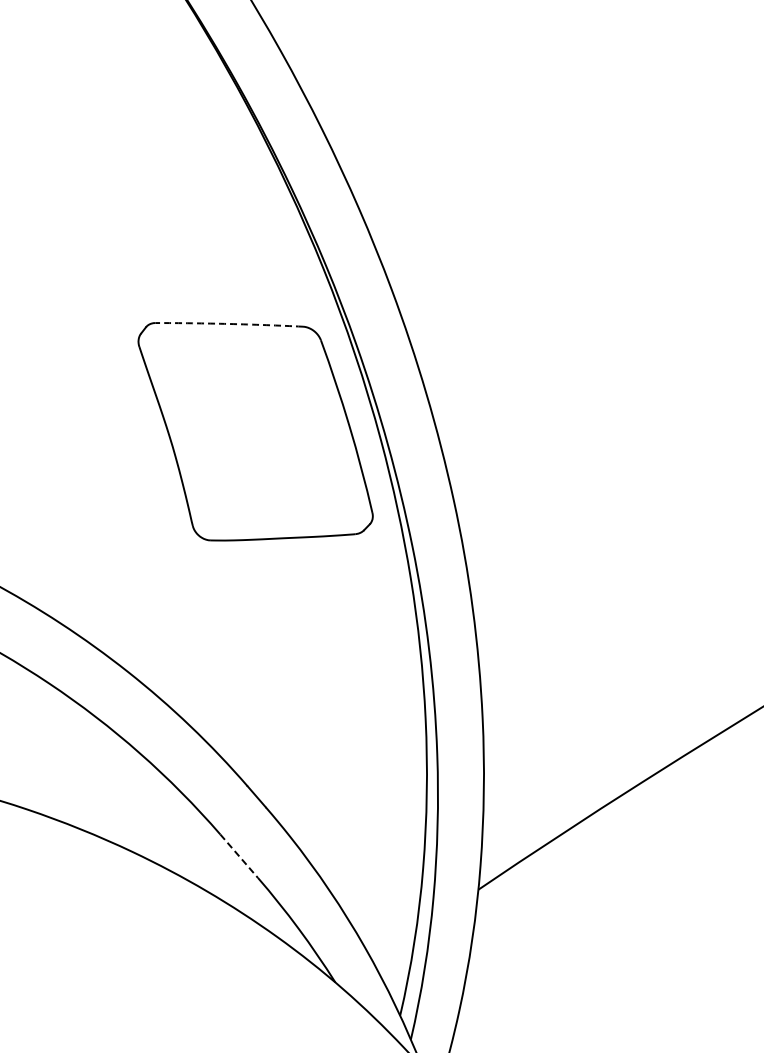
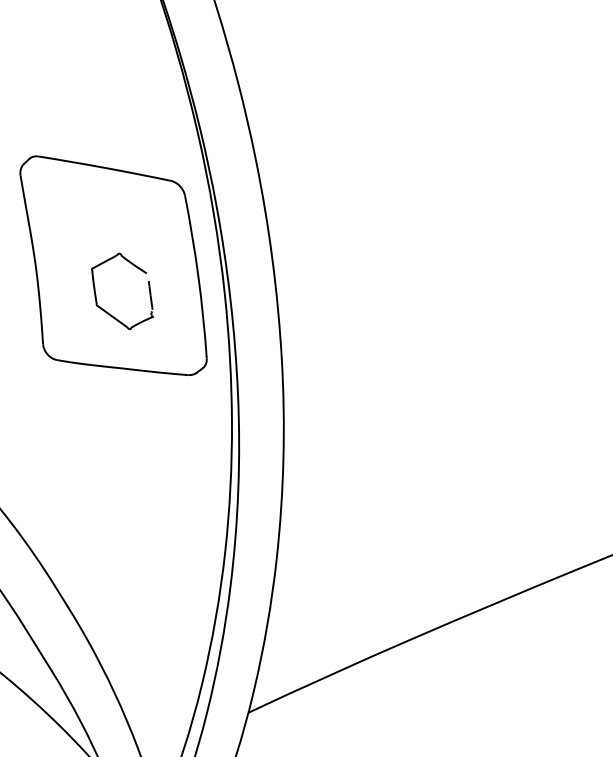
line: (229, 323) -> (105, 167), dashed -> solid
part: (256, 479) -> (107, 311), added
line: (239, 856) -> (38, 648), dashed -> solid

